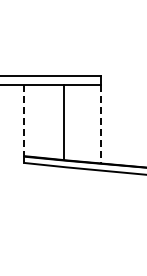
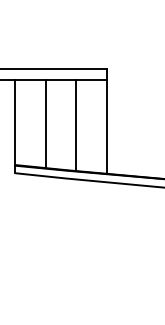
line: (24, 121) -> (15, 123), dashed -> solid
line: (63, 121) -> (45, 123), moved
line: (75, 122) -> (76, 124), added
line: (100, 124) -> (106, 127), dashed -> solid

